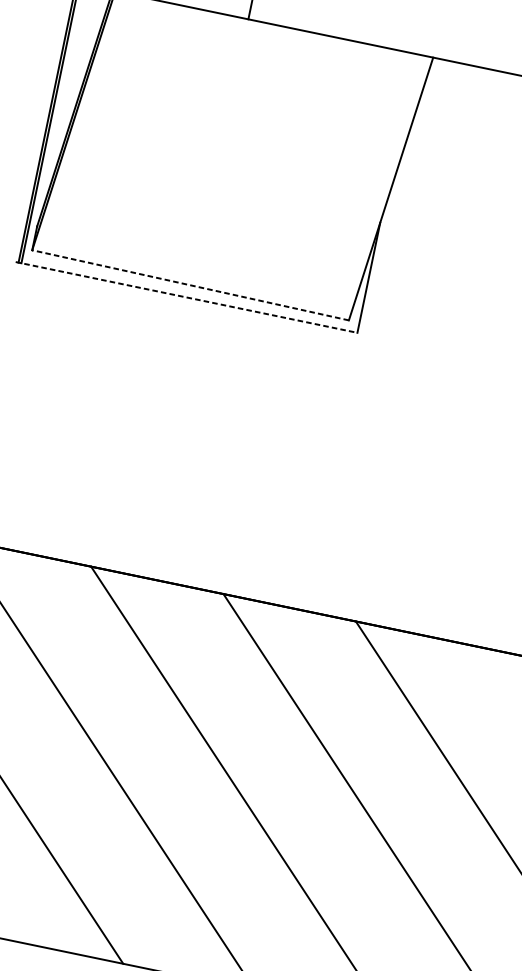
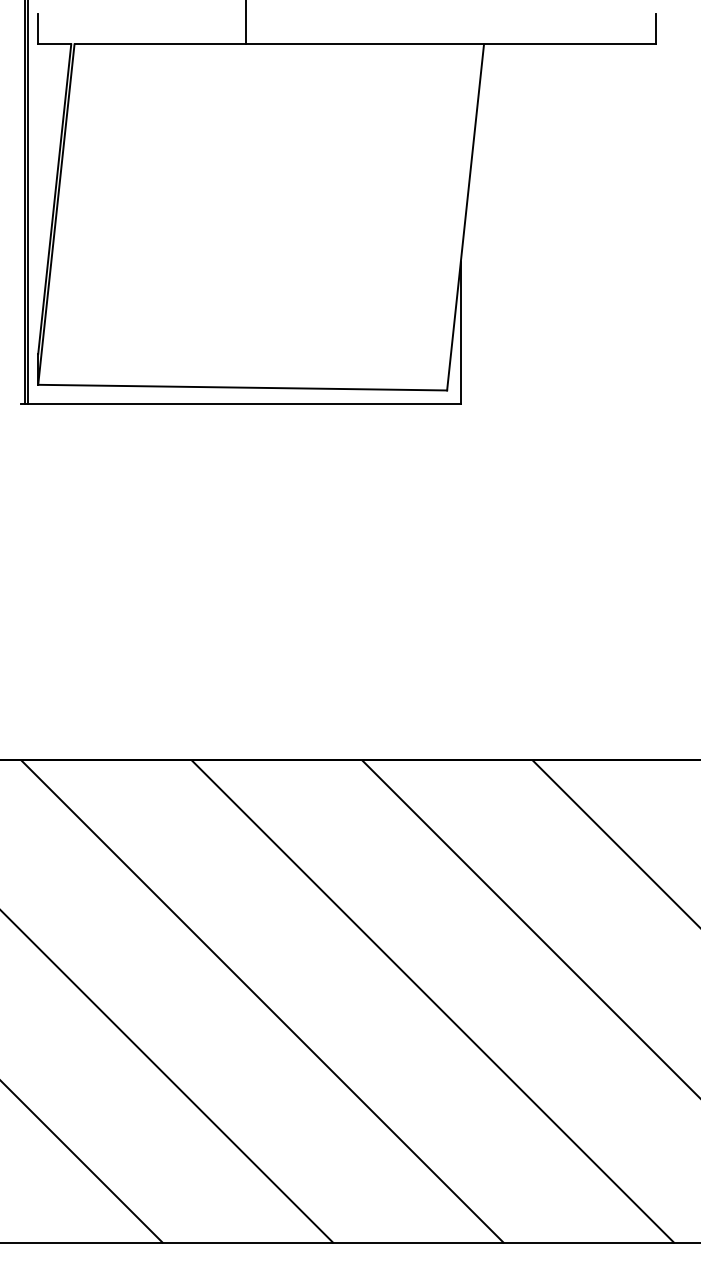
line: (190, 285) -> (242, 387), dashed -> solid
line: (187, 297) -> (241, 403), dashed -> solid

